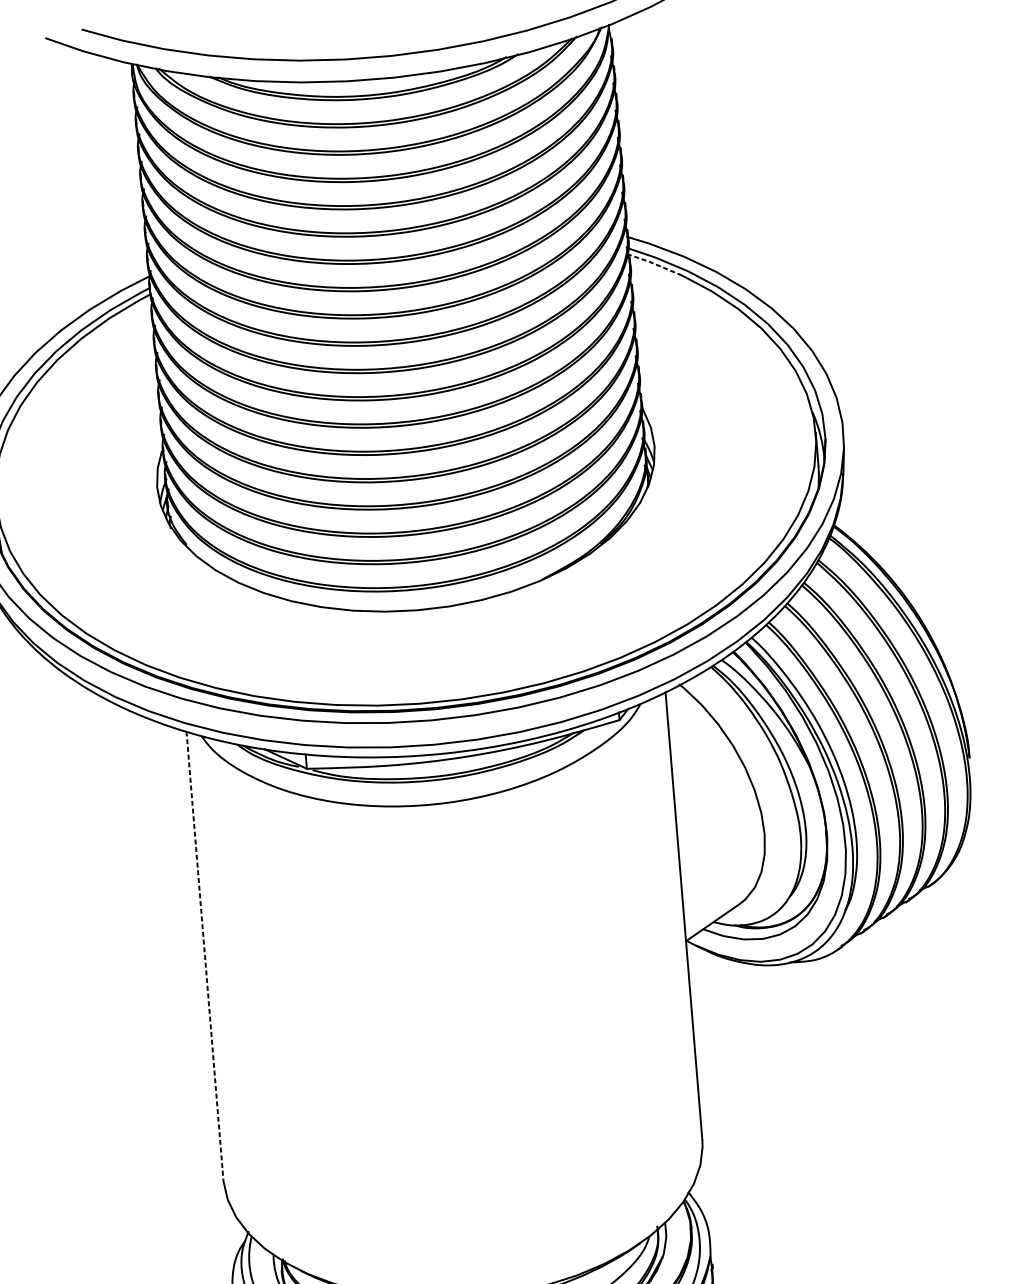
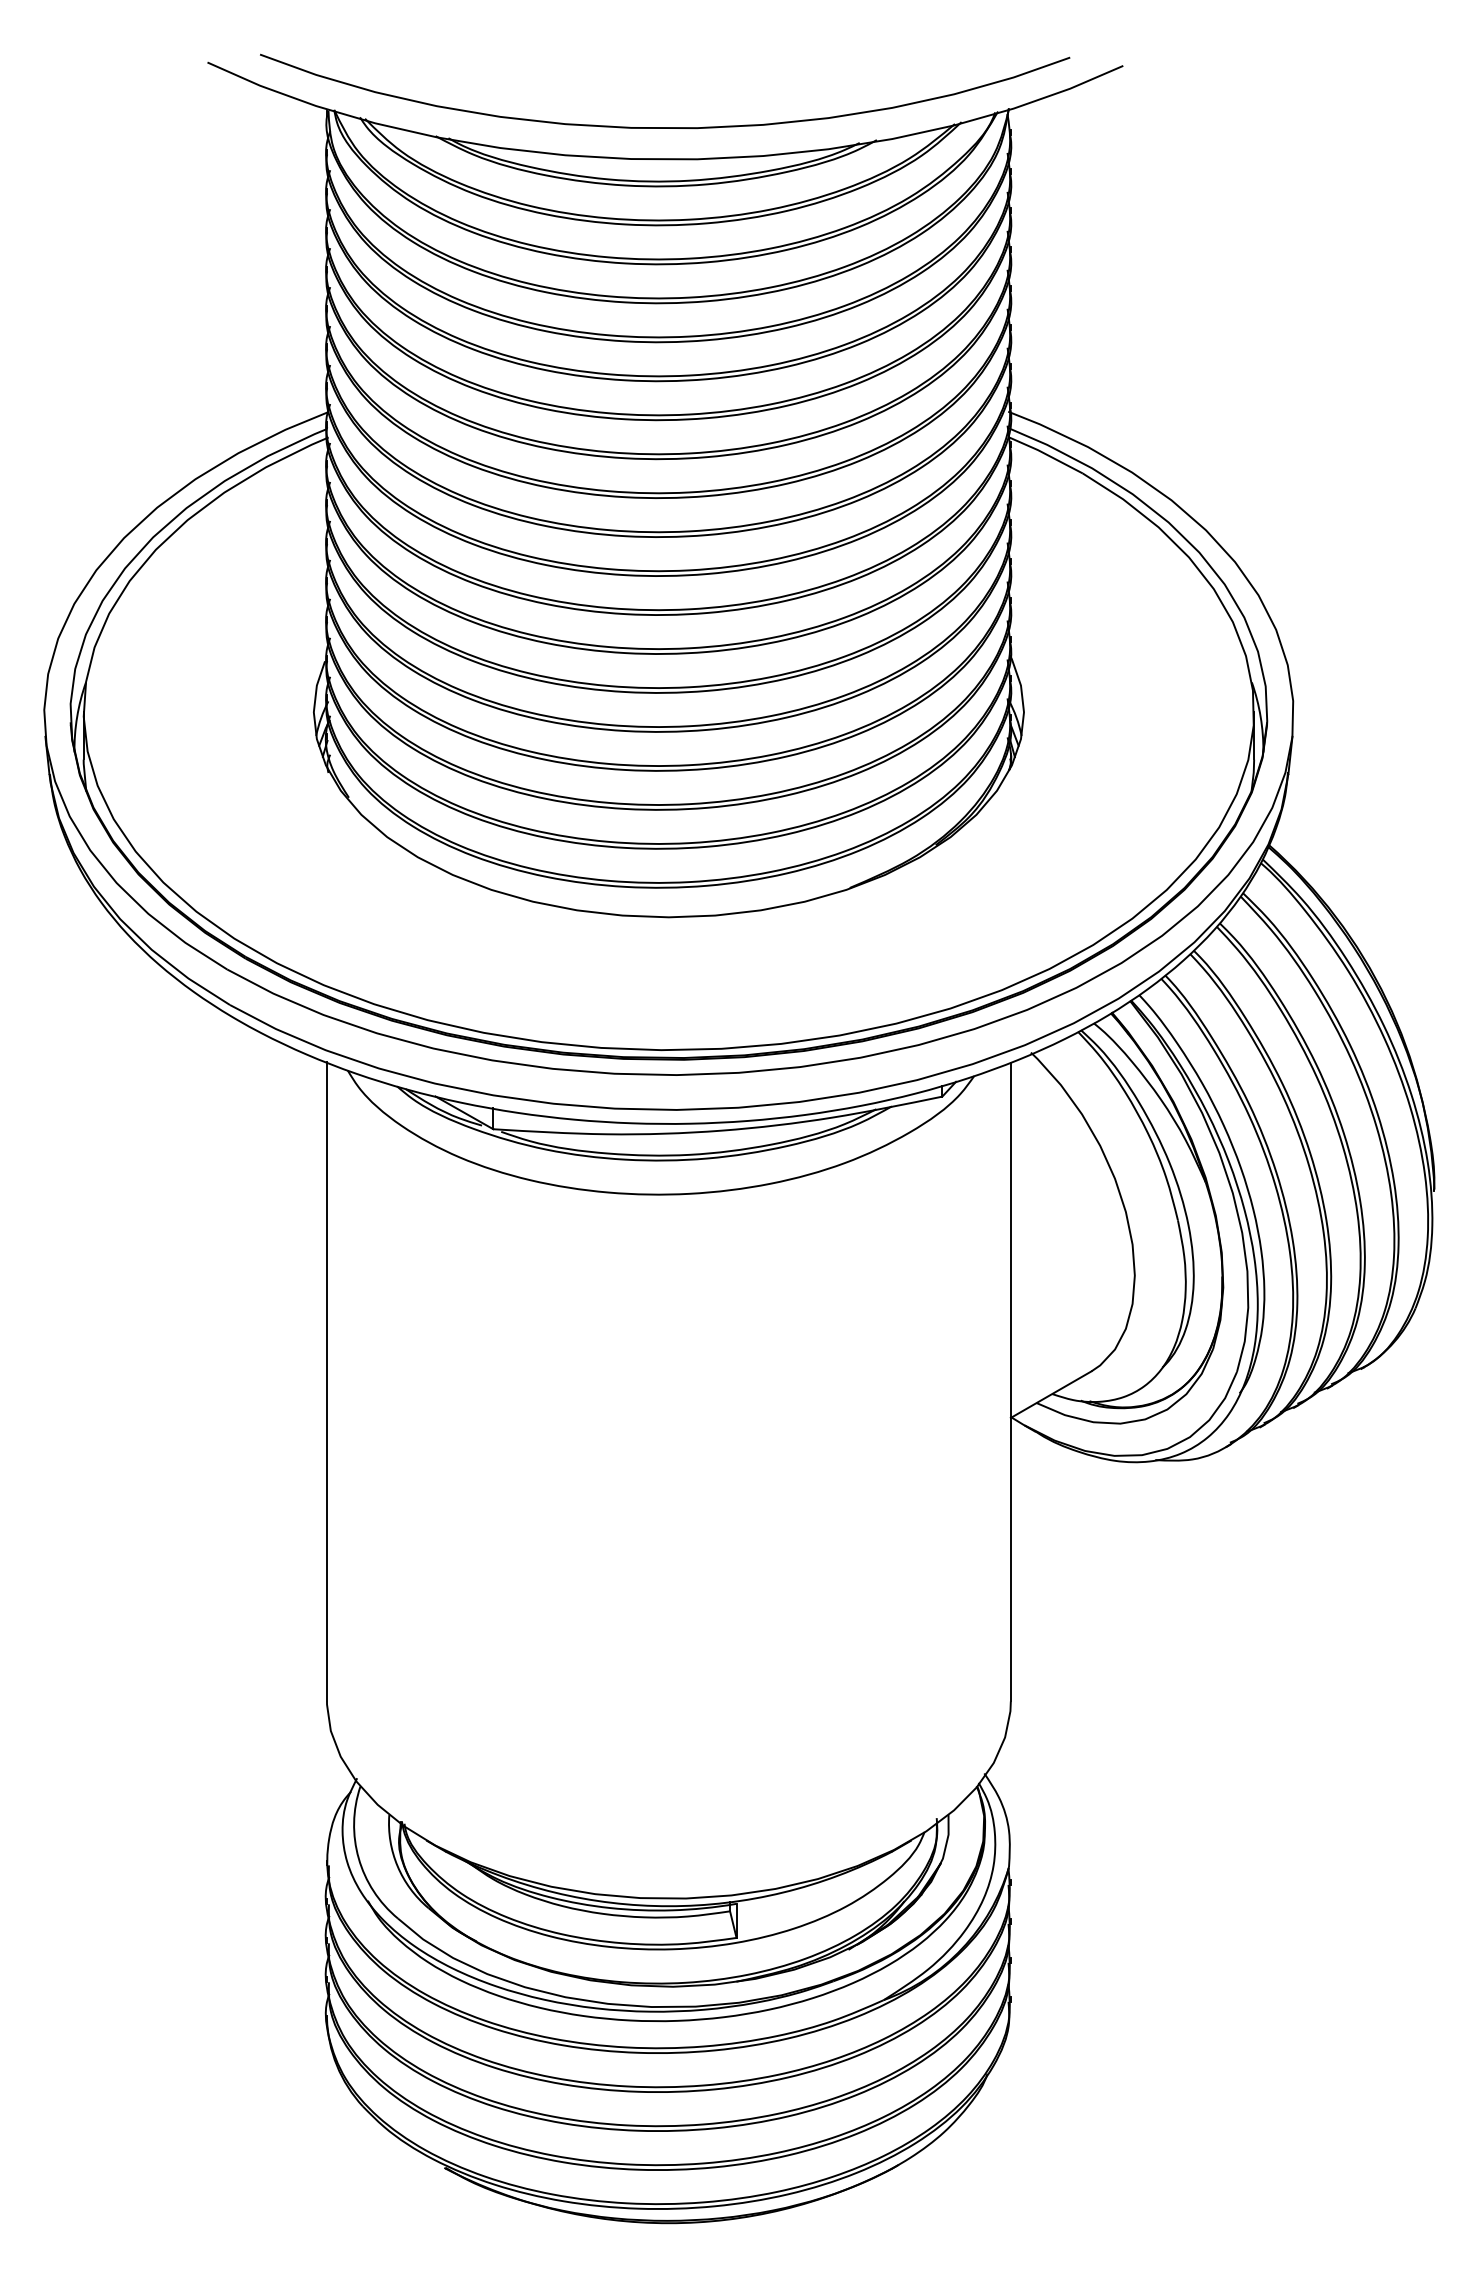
line: (654, 264) -> (1045, 454), dashed -> solid
line: (204, 955) -> (326, 1382), dashed -> solid

